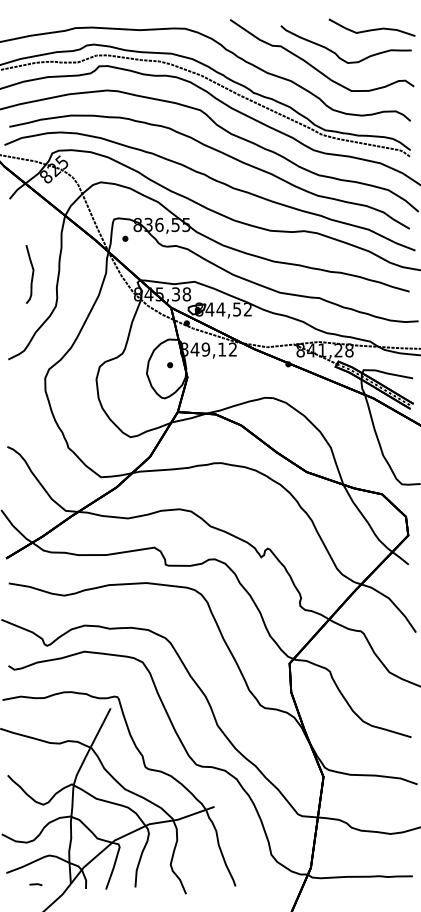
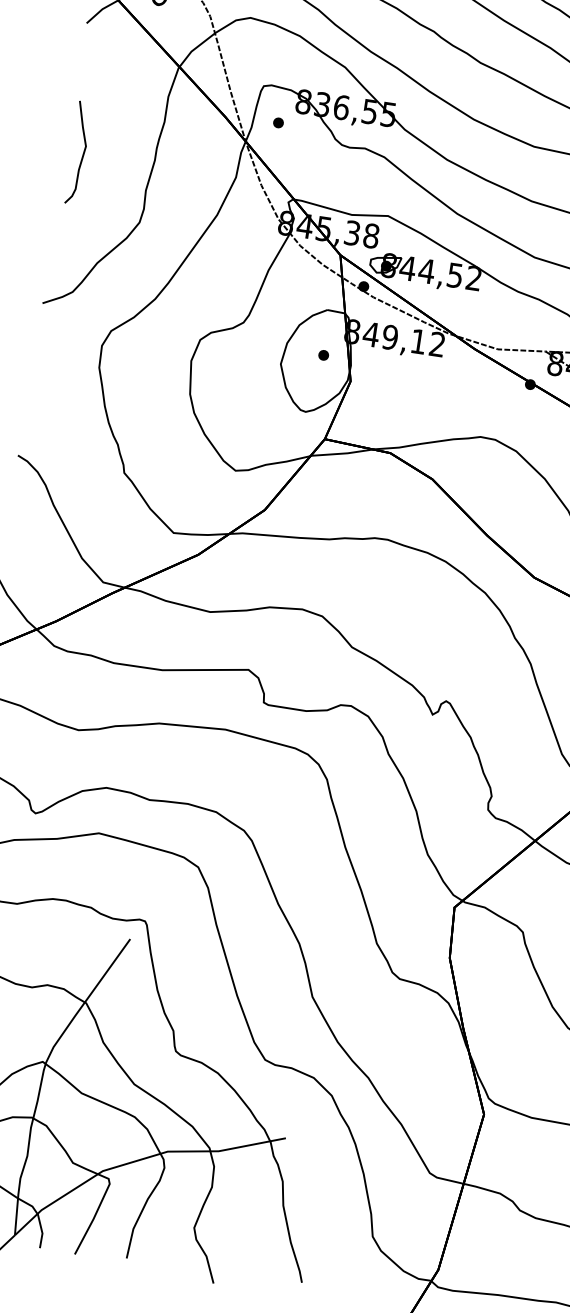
curve: (31, 275) -> (80, 155), moved

